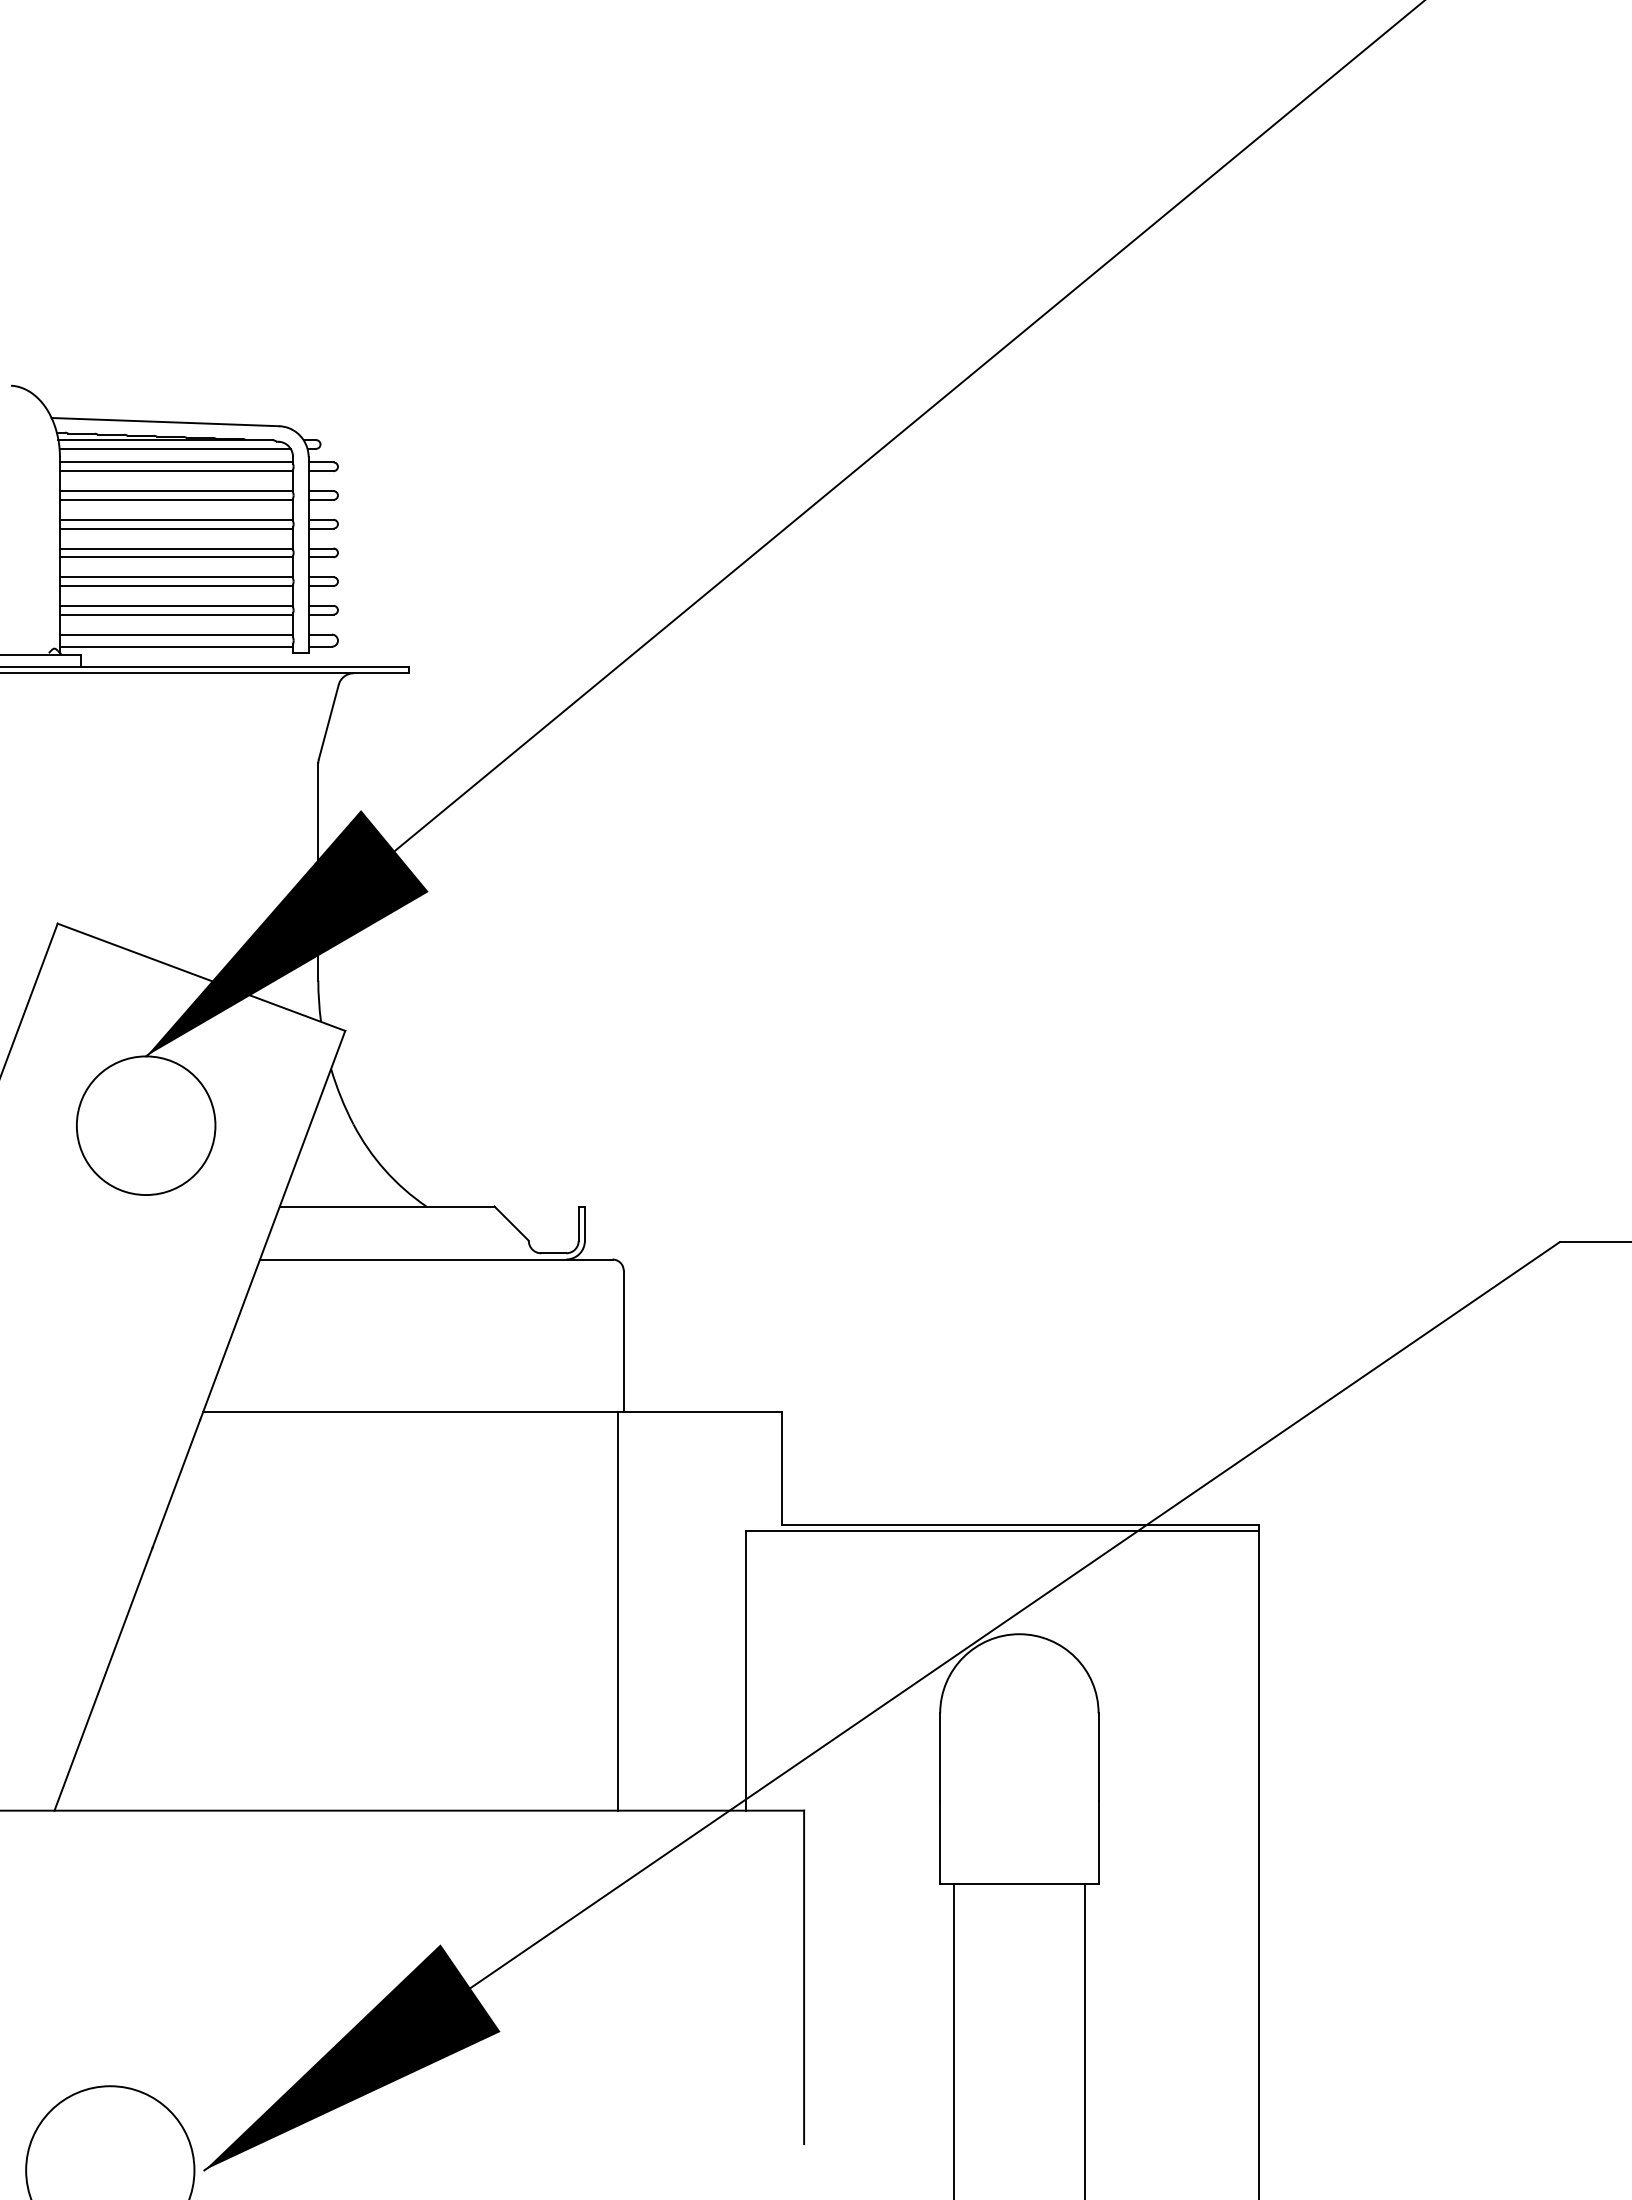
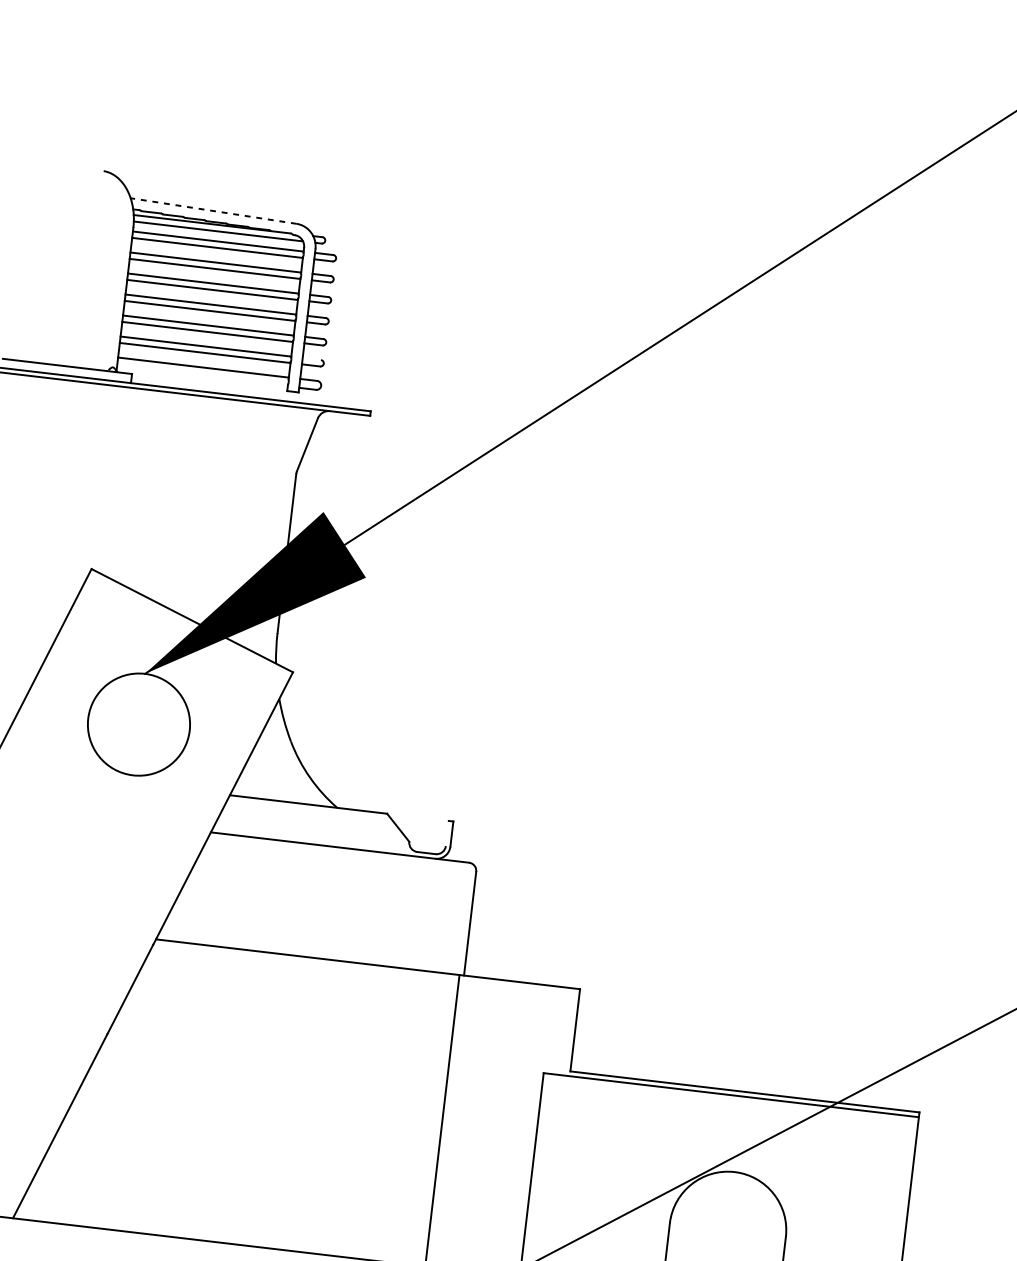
line: (165, 422) -> (213, 211), solid -> dashed
line: (320, 605) -> (311, 358), removed
line: (176, 646) -> (202, 376), removed
line: (578, 1223) -> (447, 833), removed

